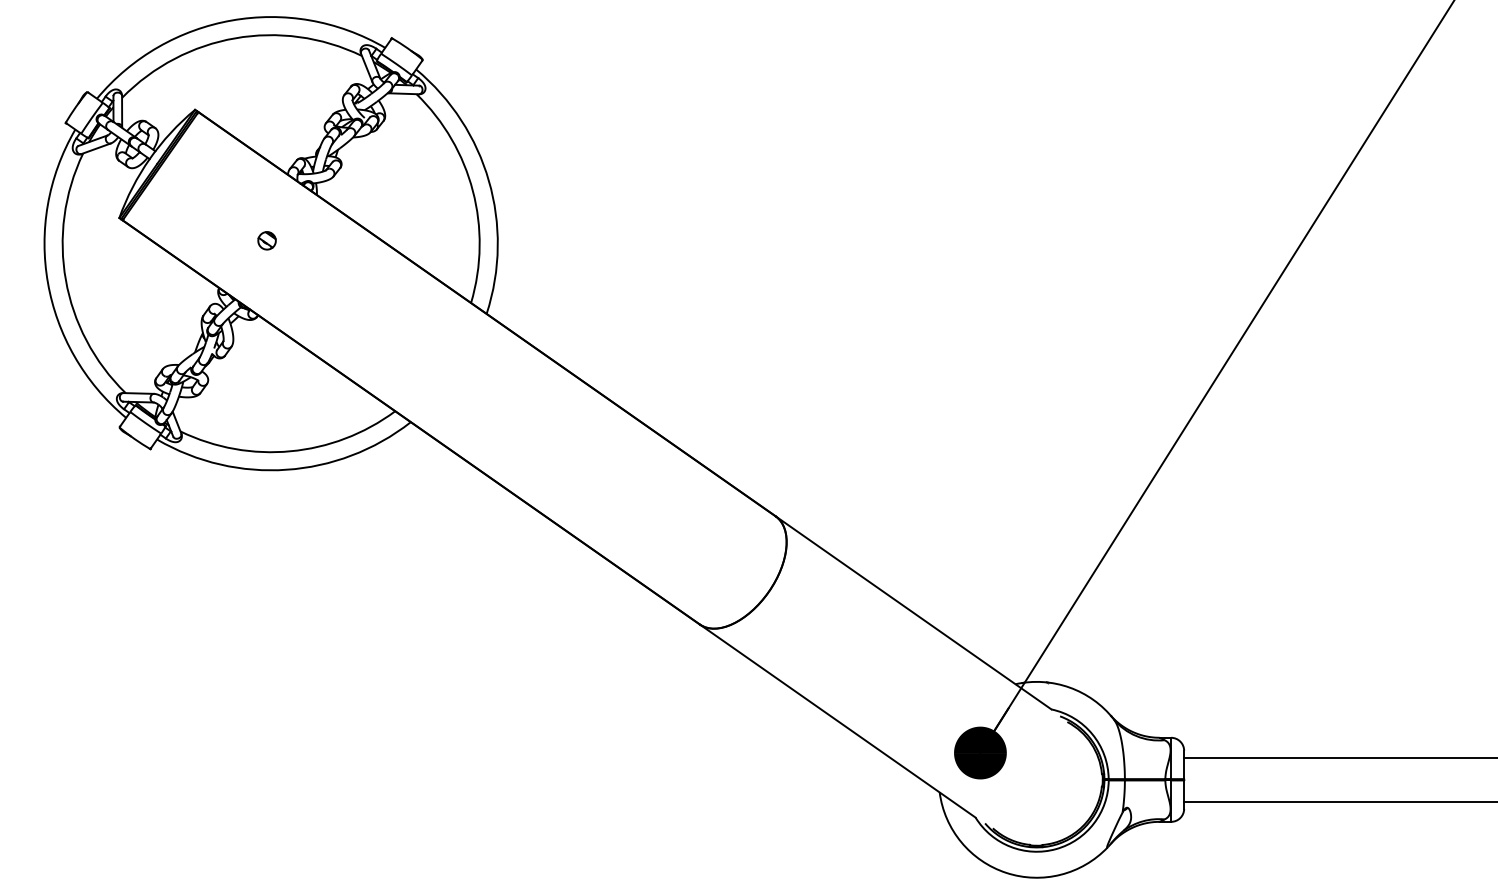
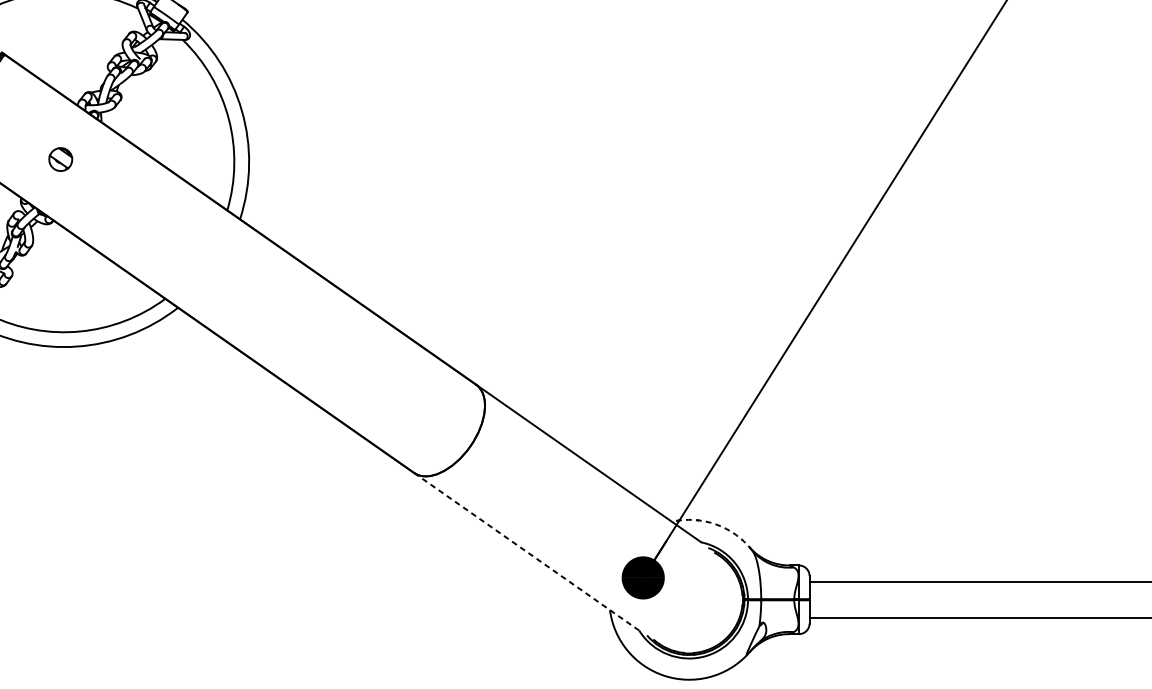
part: (266, 240) -> (60, 159), size x1.6
arc: (1069, 687) -> (715, 524), solid -> dashed
line: (838, 721) -> (527, 552), solid -> dashed

